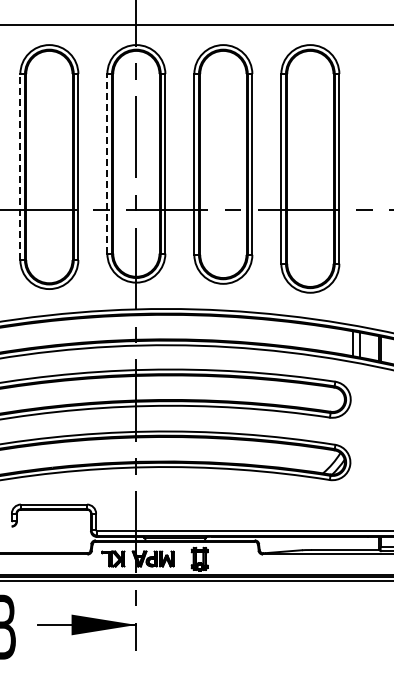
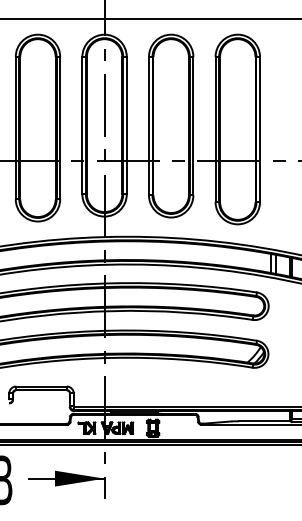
line: (107, 163) -> (82, 125), dashed -> solid
line: (20, 166) -> (15, 127), dashed -> solid

